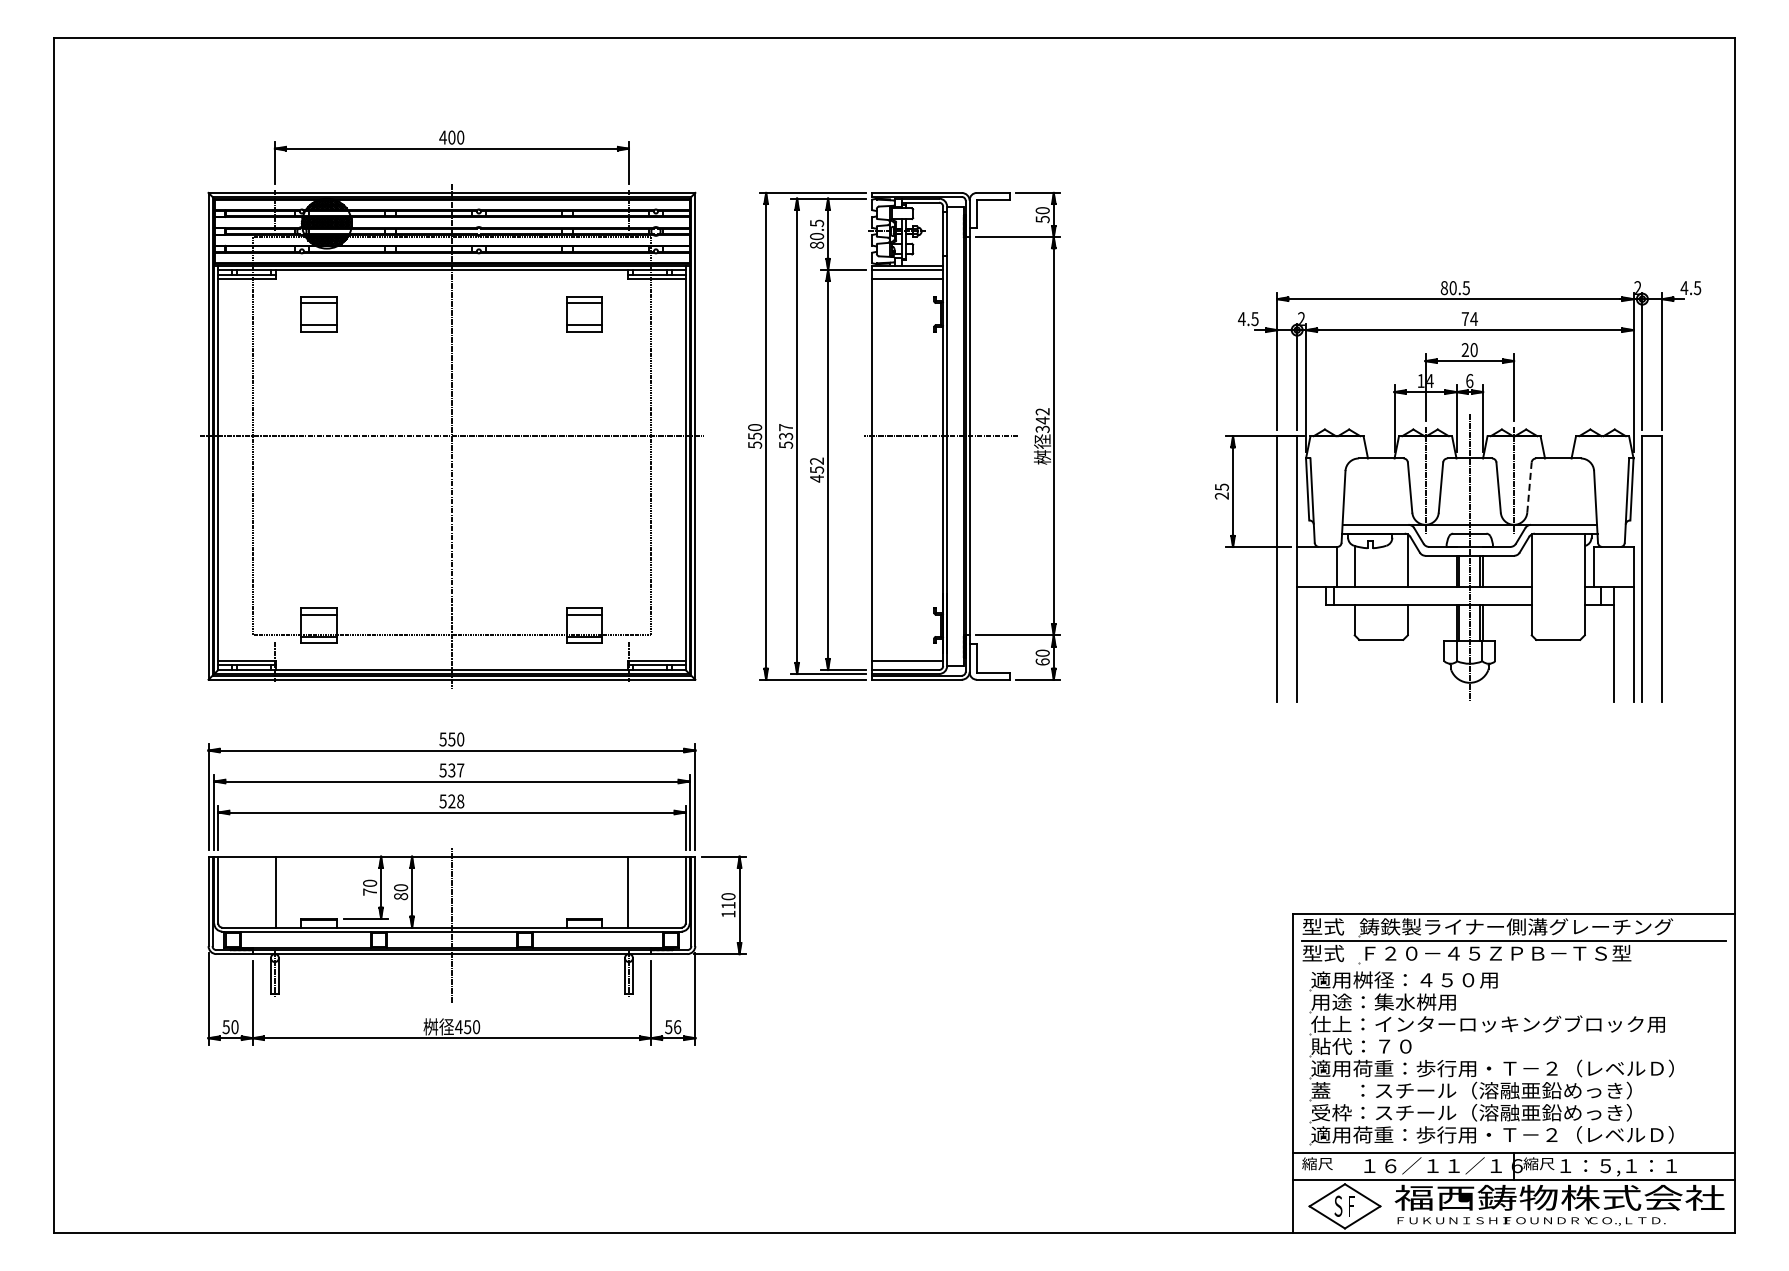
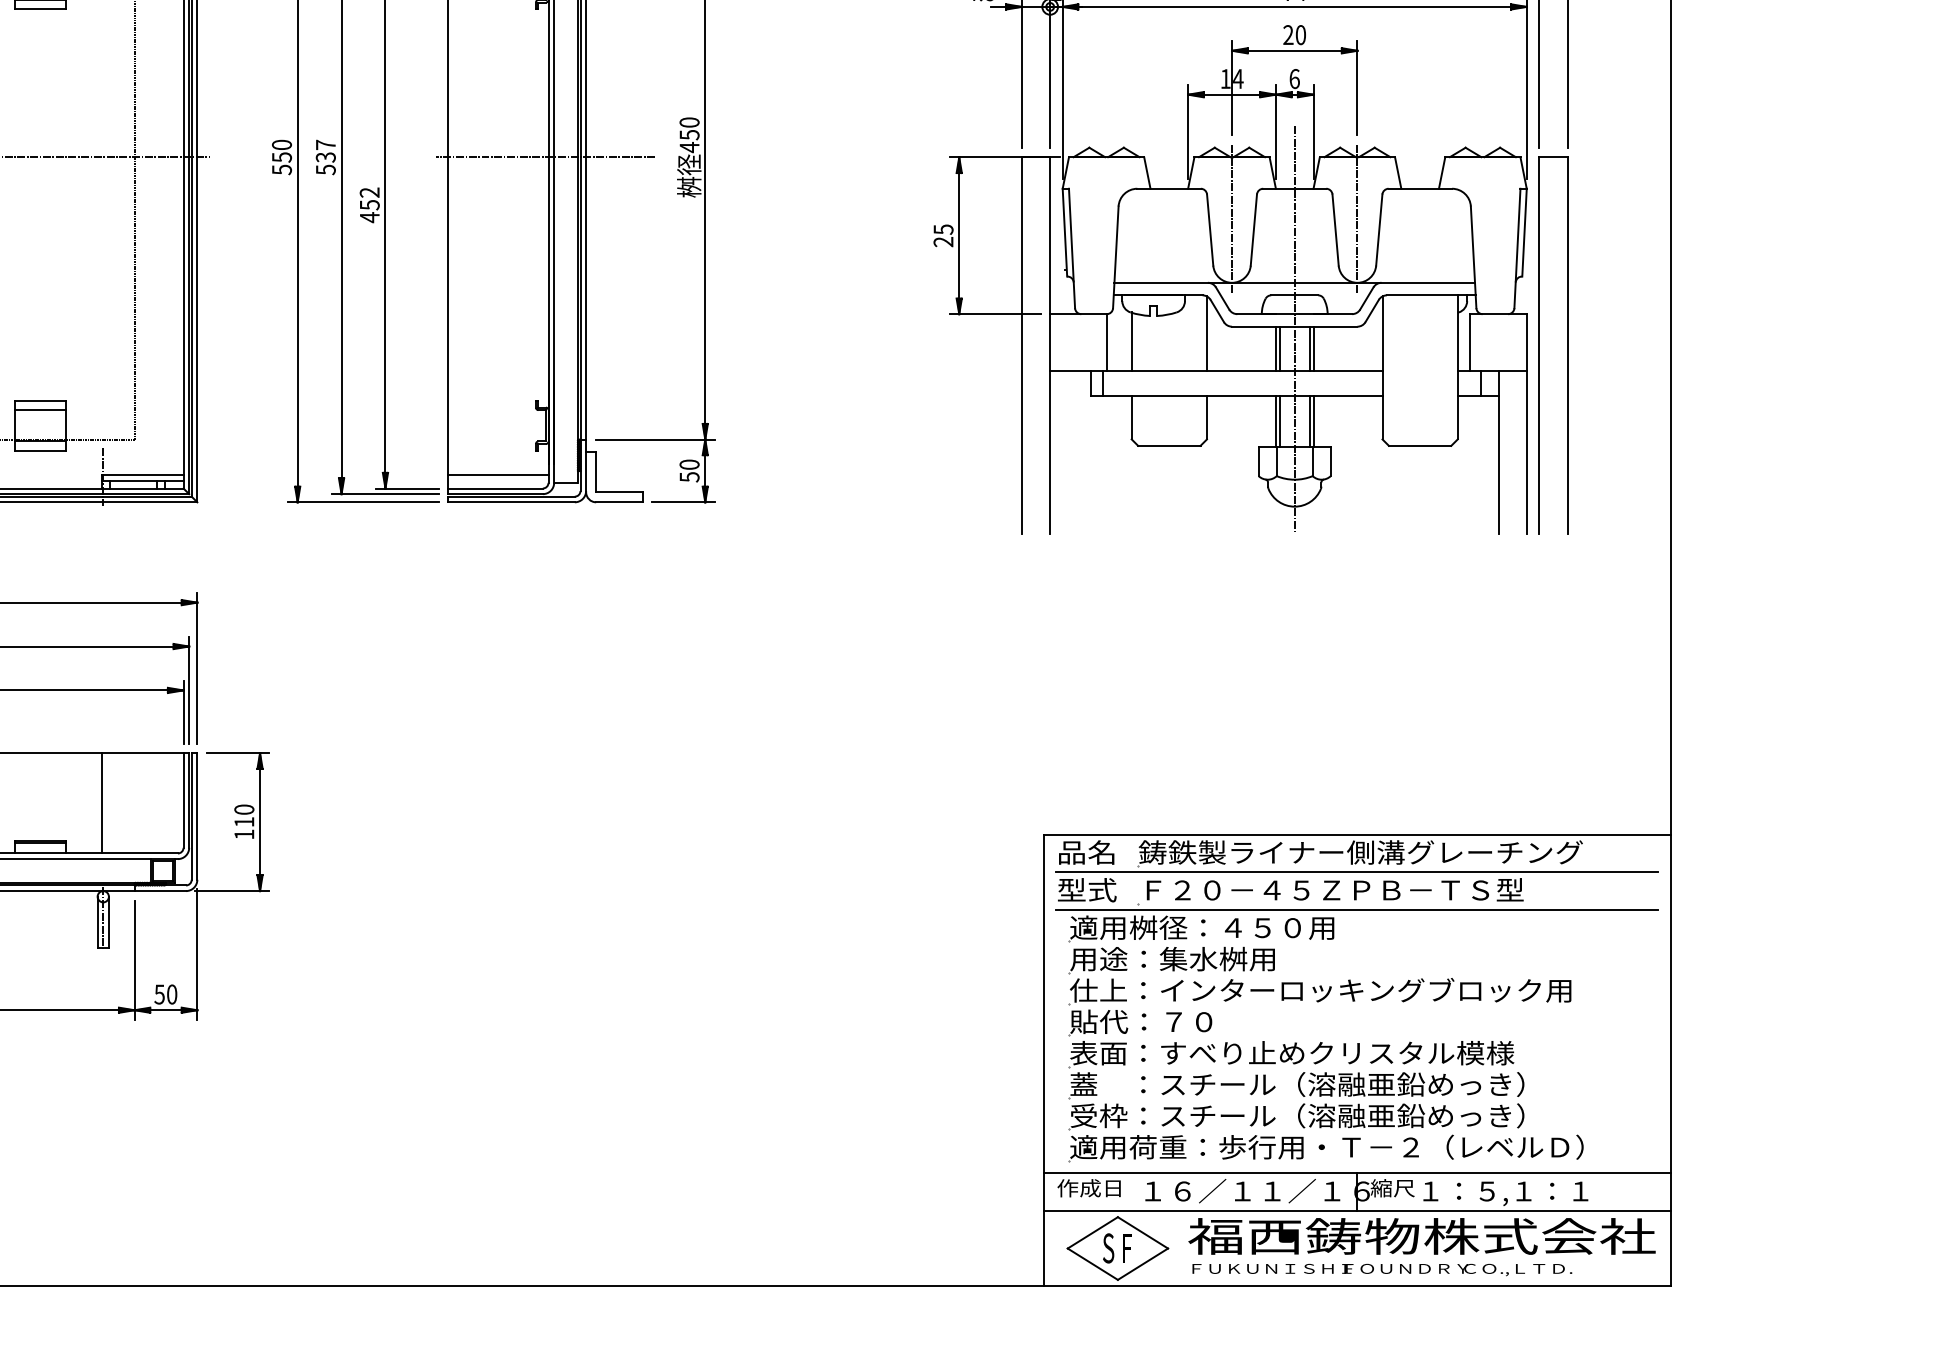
text: (1042, 420) -> (689, 134), 342 -> 450
line: (1529, 487) -> (1379, 229), dashed -> solid
text: (1042, 661) -> (689, 476), 60 -> 50
text: (1323, 926) -> (1087, 851), 型式 -> 品名
line: (1513, 967) -> (1356, 910), added
text: (677, 1026) -> (172, 993), 56 -> 50
text: (1492, 1068) -> (1326, 1053), 適用荷重：歩行用・Ｔ－２（レベルＤ） -> 表面：すべり止めクリスタル模様
text: (1324, 1163) -> (1088, 1187), 縮尺 -> 作成日

